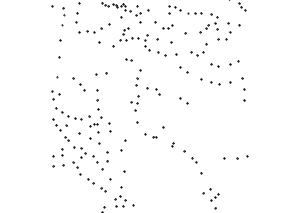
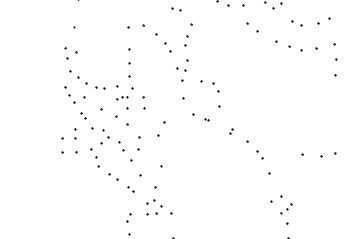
part: (78, 84) -> (162, 43), moved
part: (153, 91) -> (209, 86), moved
part: (183, 100) -> (249, 70), removed

